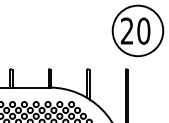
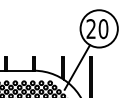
line: (108, 83) -> (77, 67), added

